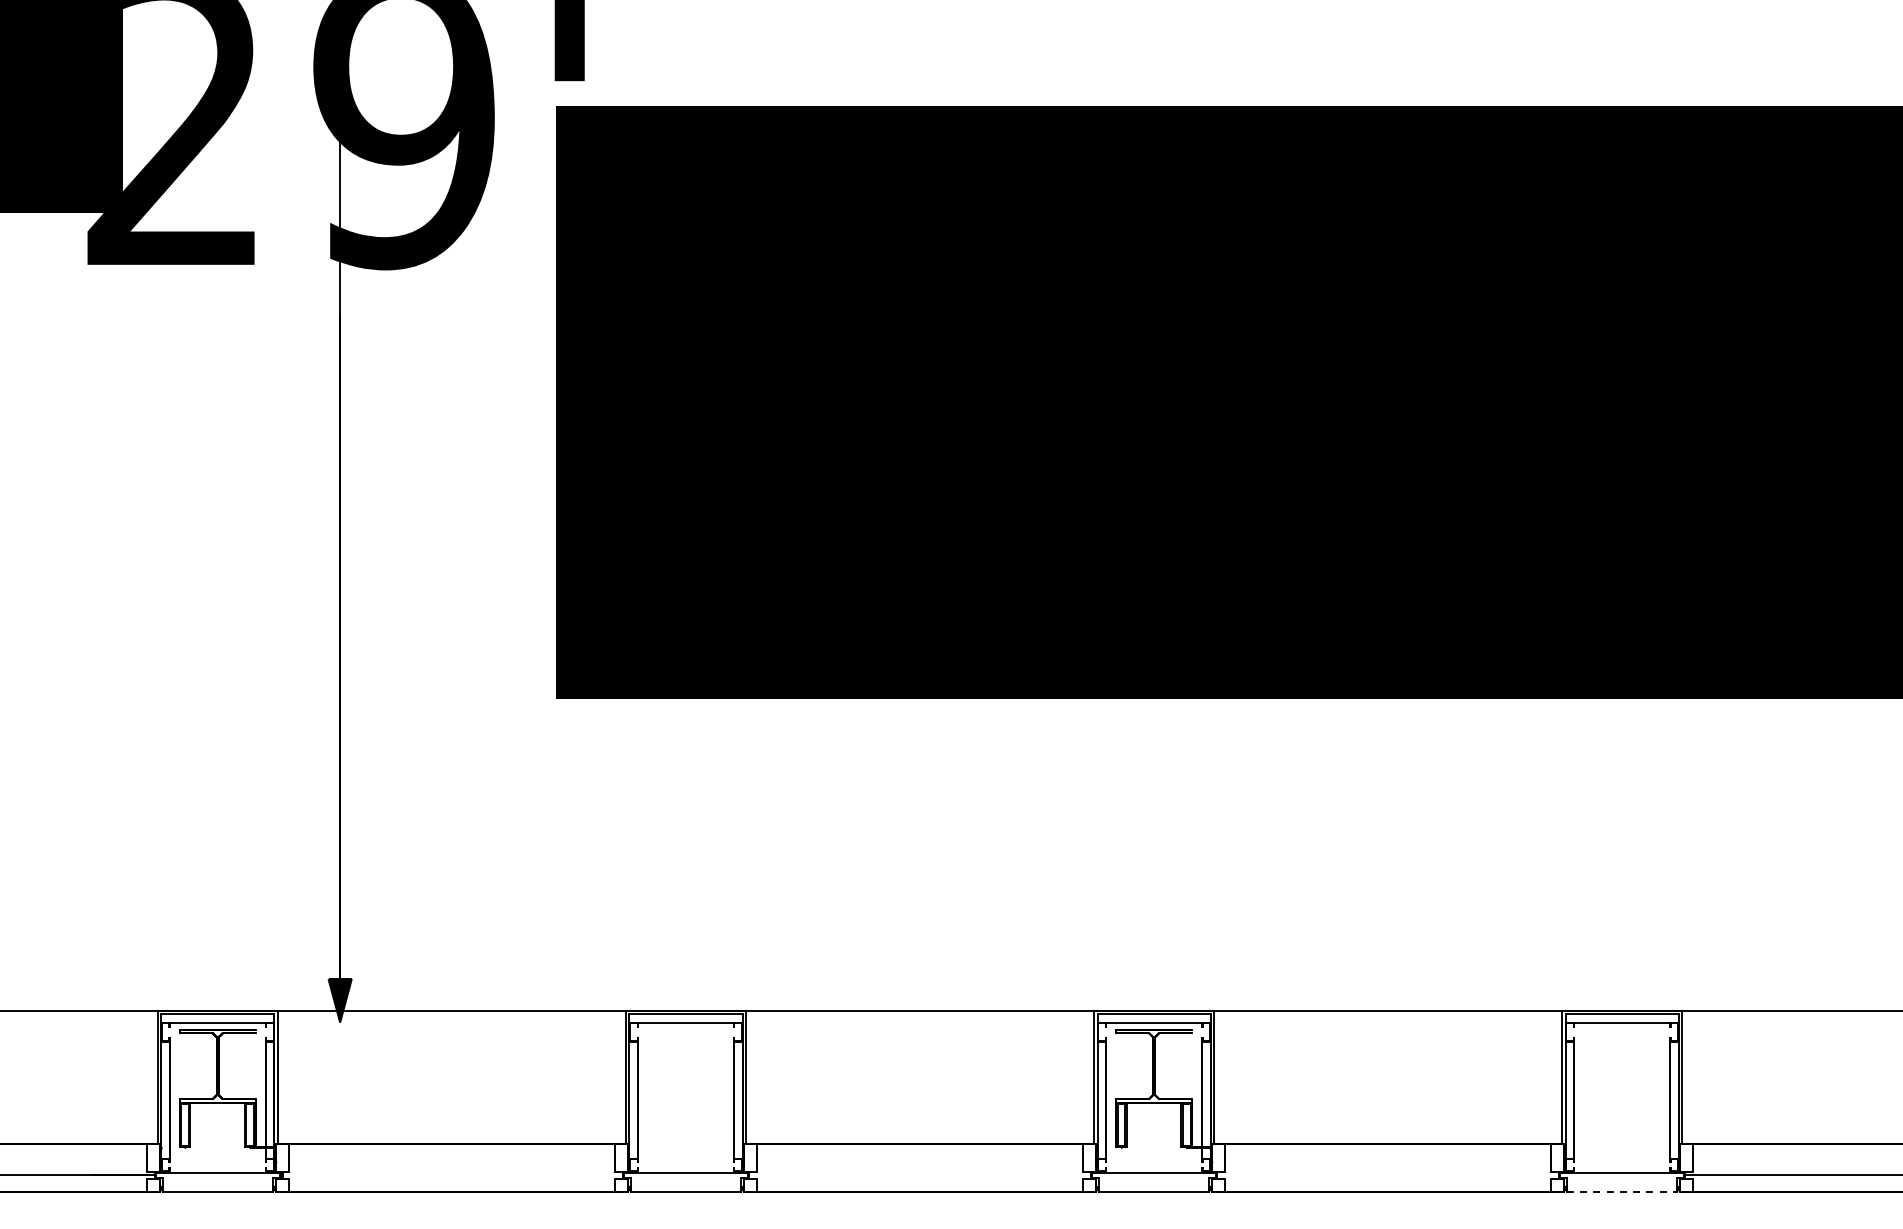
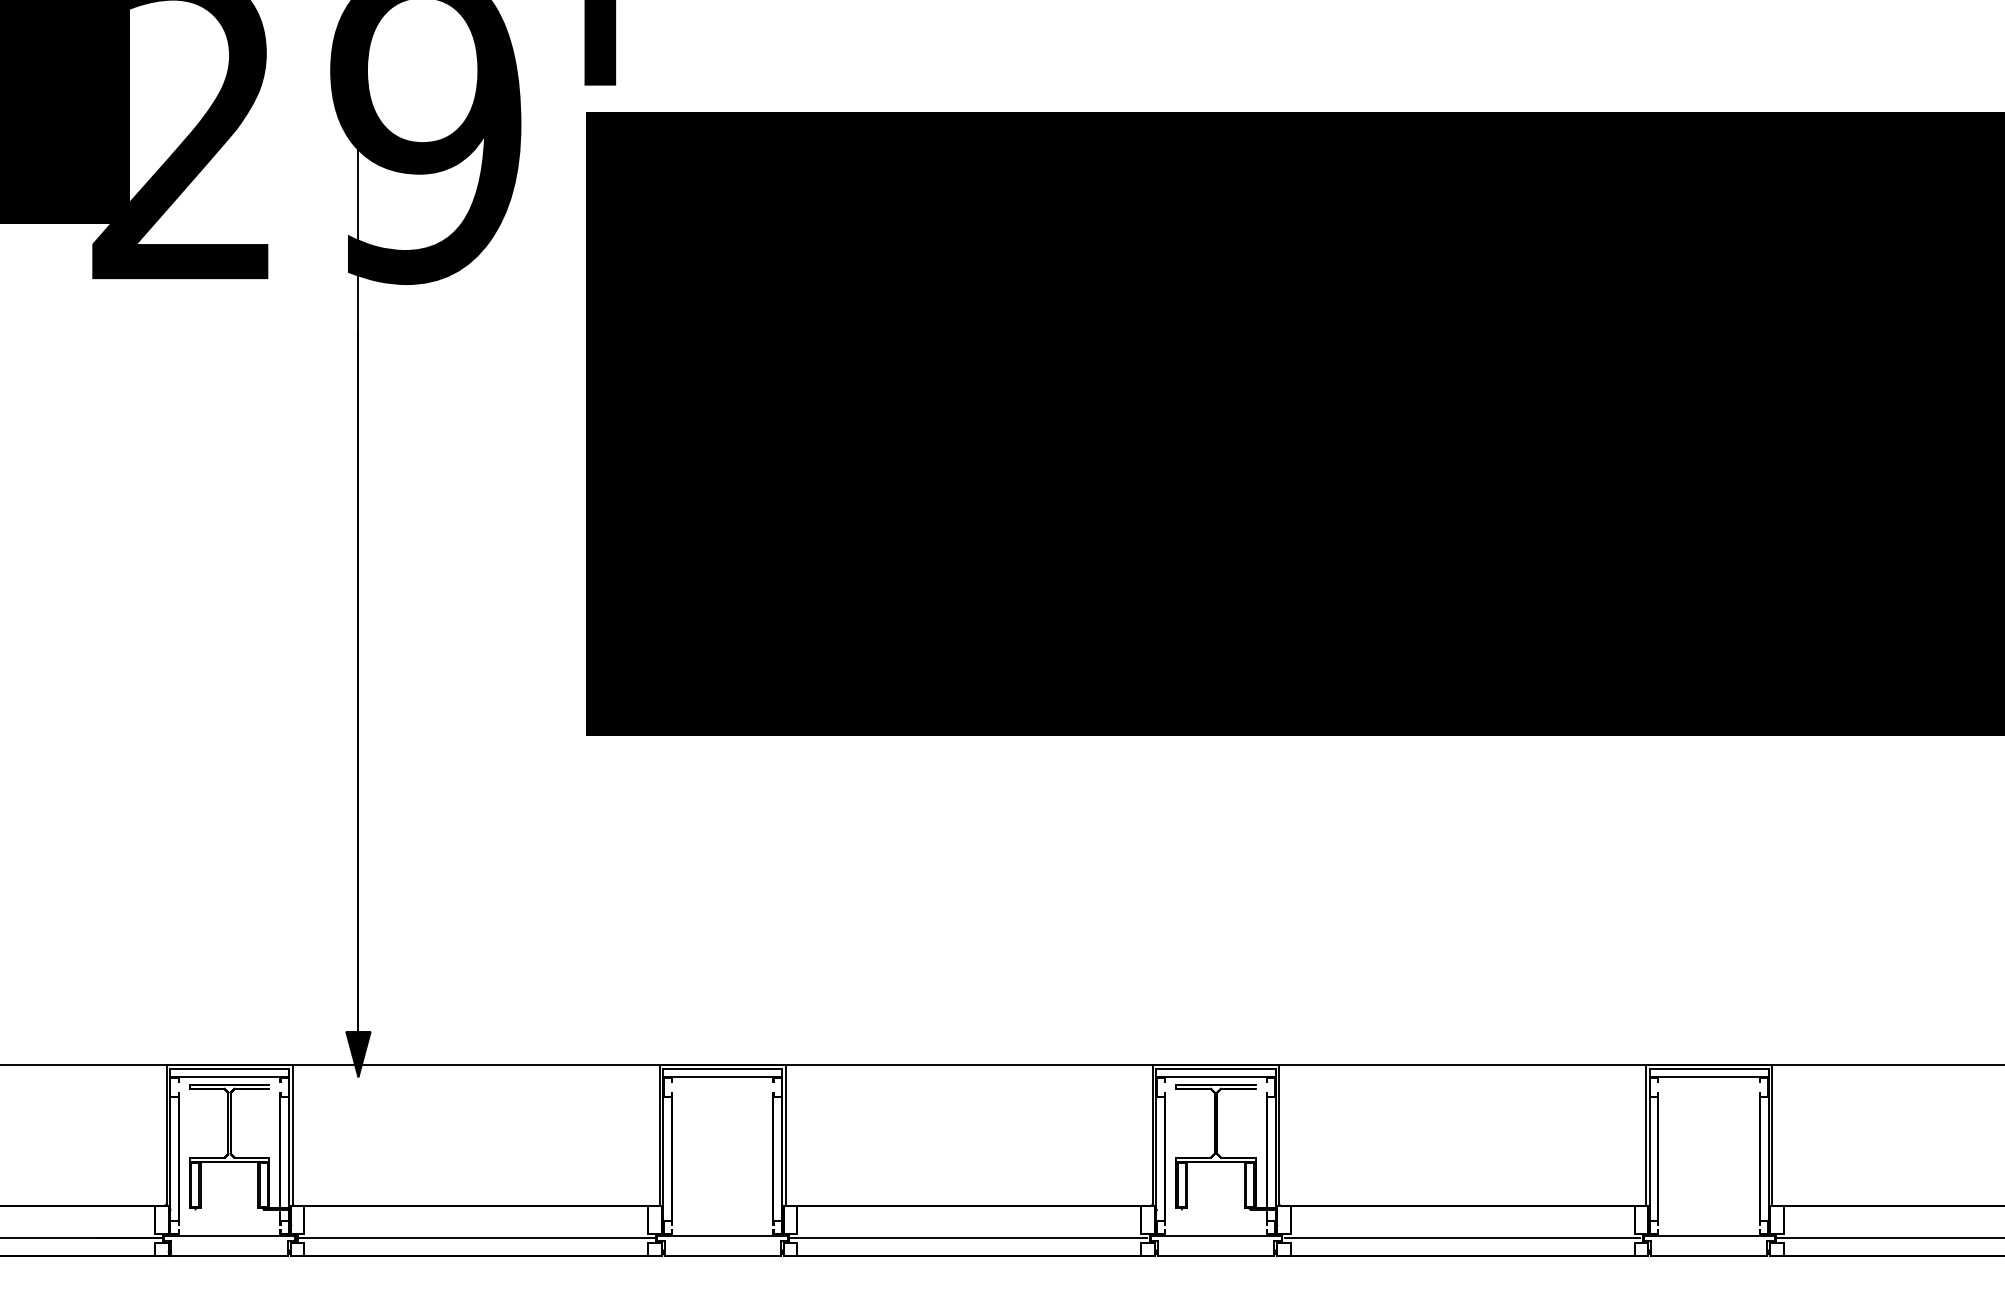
line: (451, 1175) -> (475, 1238), added
line: (918, 1175) -> (967, 1238), added
line: (1388, 1175) -> (1462, 1238), added
line: (1622, 1192) -> (1709, 1256), dashed -> solid

